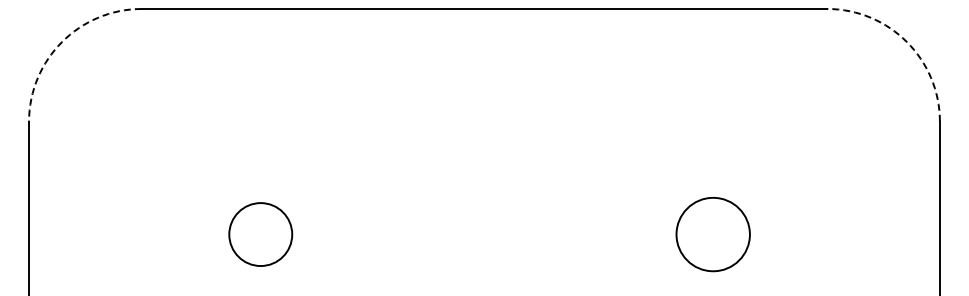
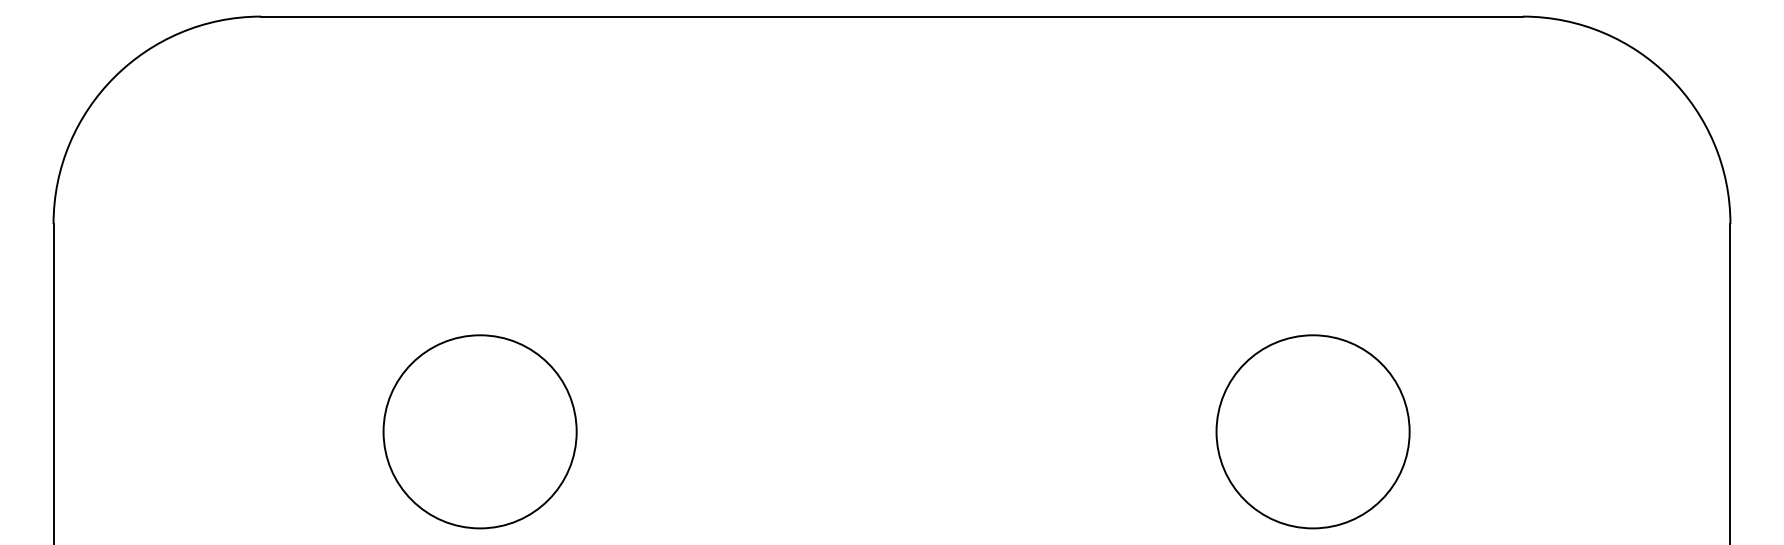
arc: (62, 42) -> (115, 78), dashed -> solid
arc: (906, 42) -> (1668, 78), dashed -> solid
circle: (260, 234) -> (479, 431), size x1.67
circle: (712, 234) -> (1311, 431), size x1.43

